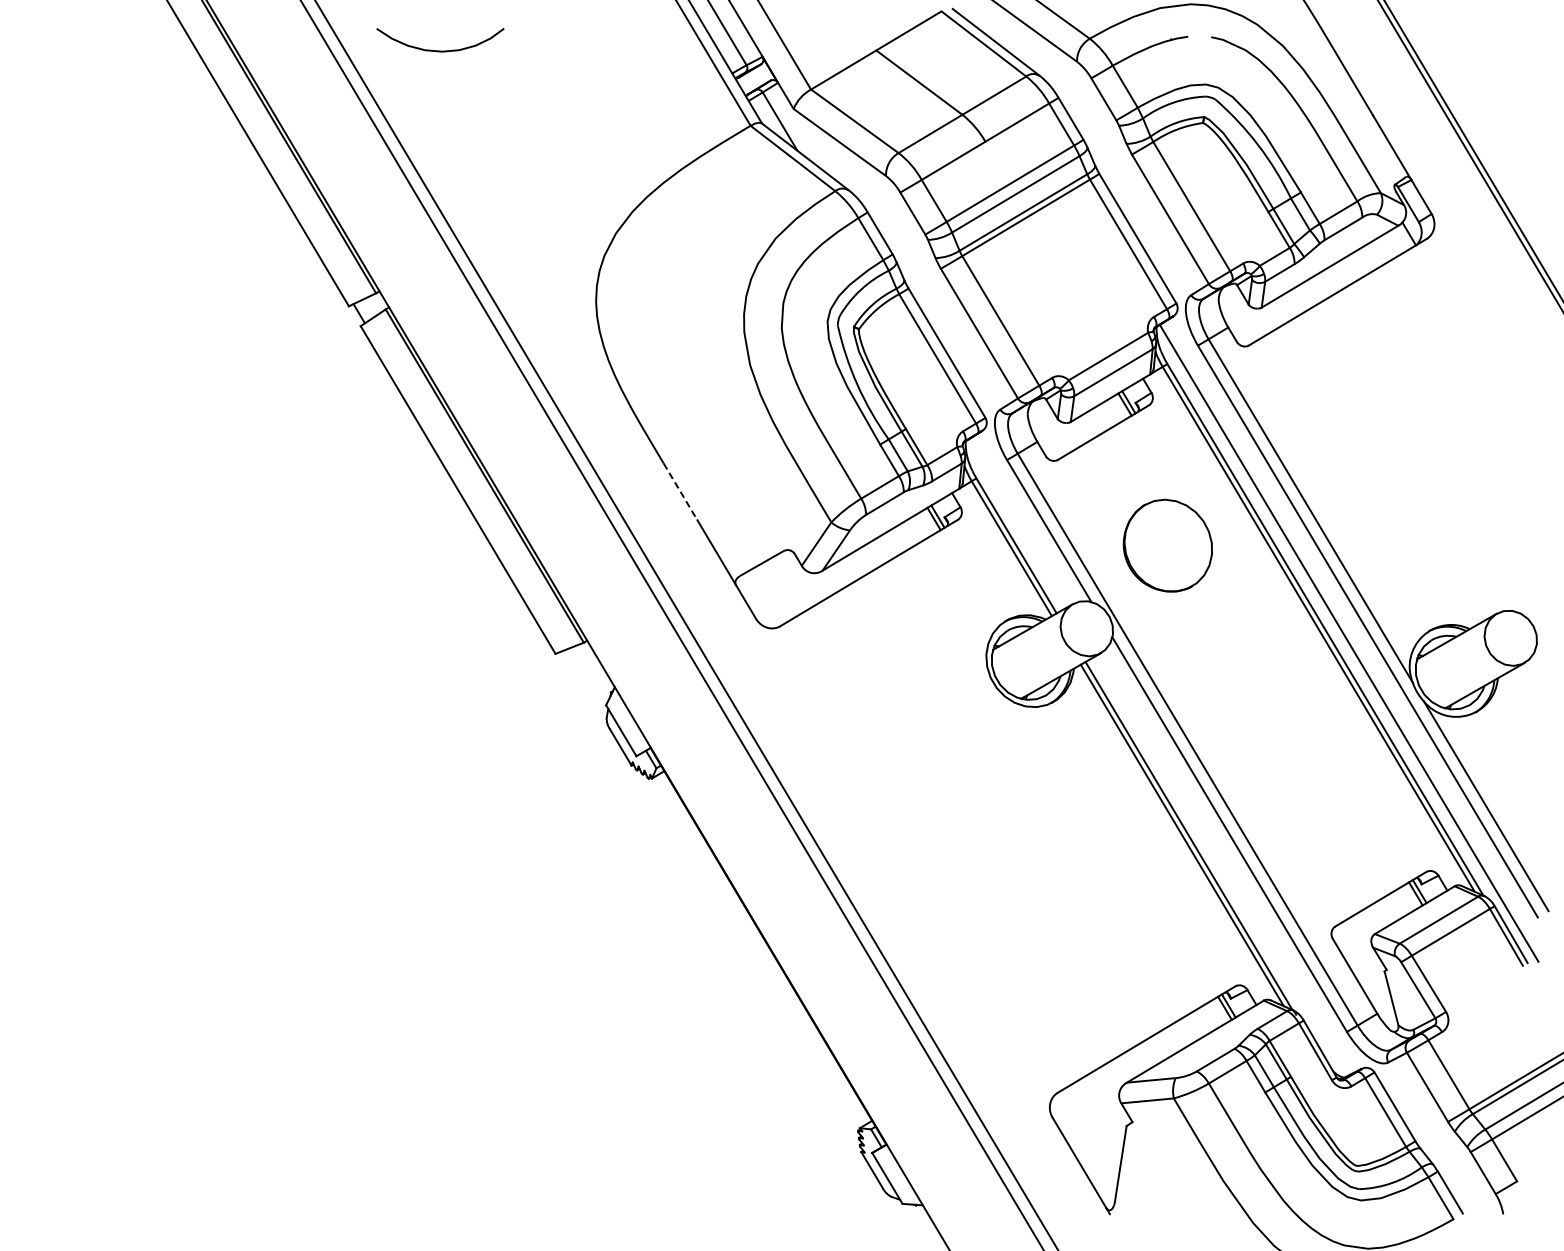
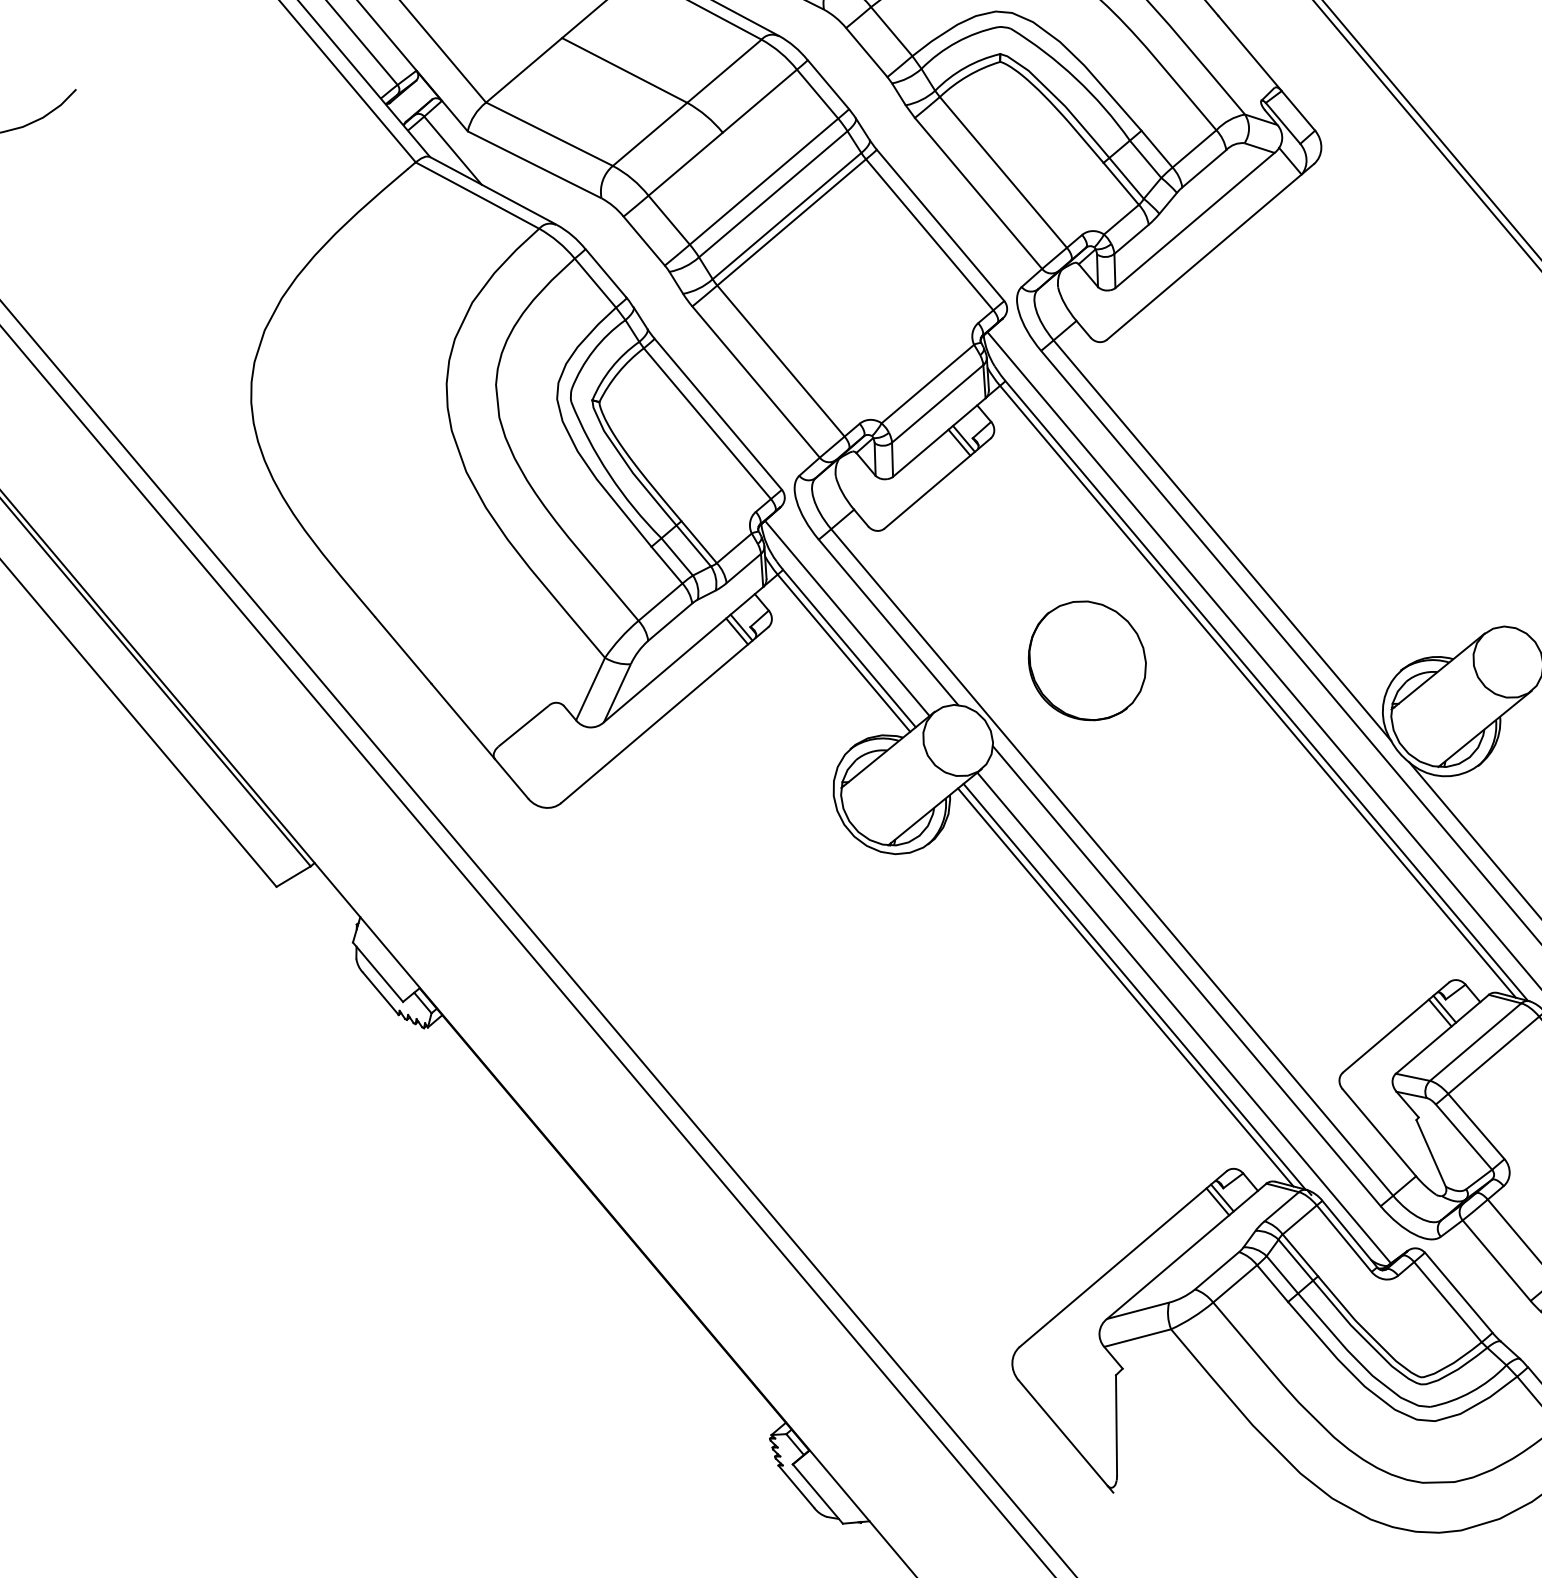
line: (680, 492) -> (403, 651), dashed -> solid
line: (1018, 522) -> (846, 617), added
part: (1167, 545) -> (1086, 660), moved
line: (1222, 865) -> (1184, 1017), added

